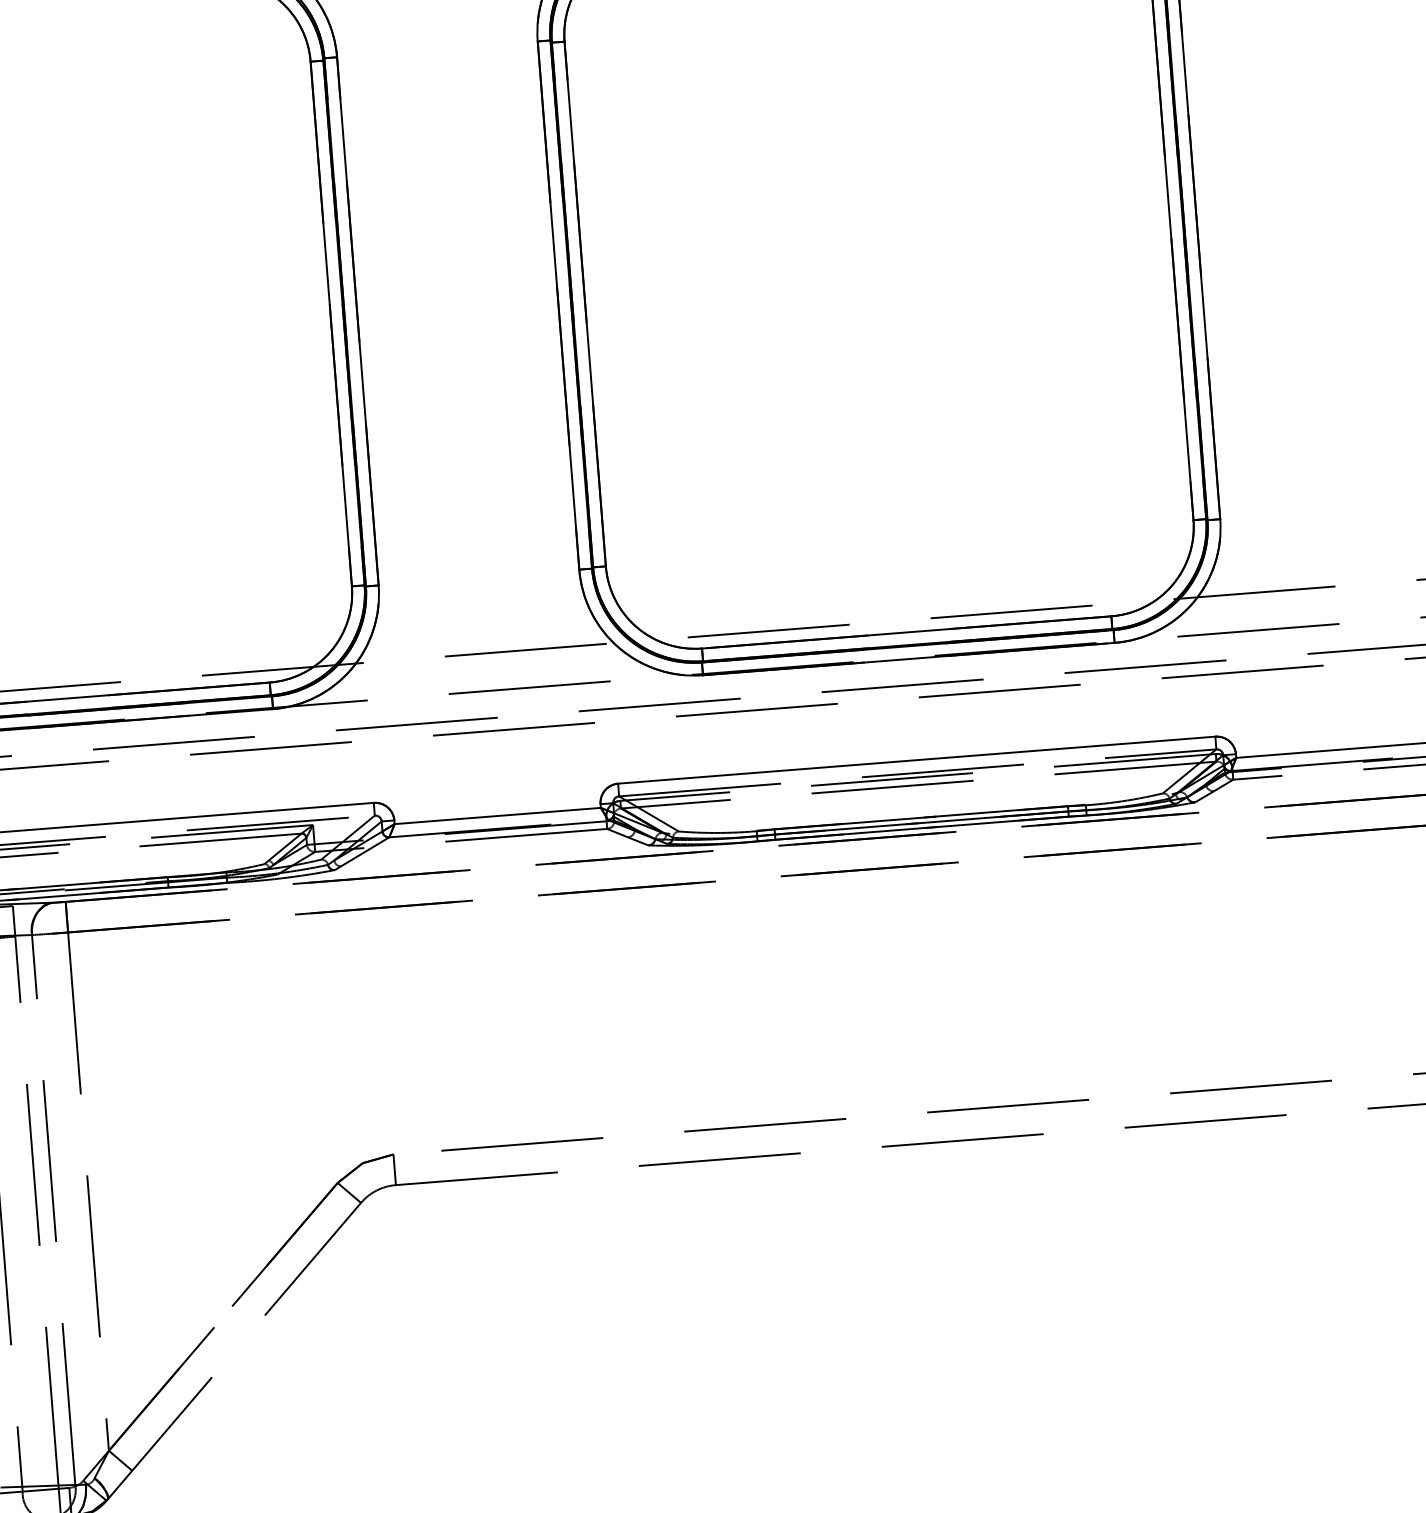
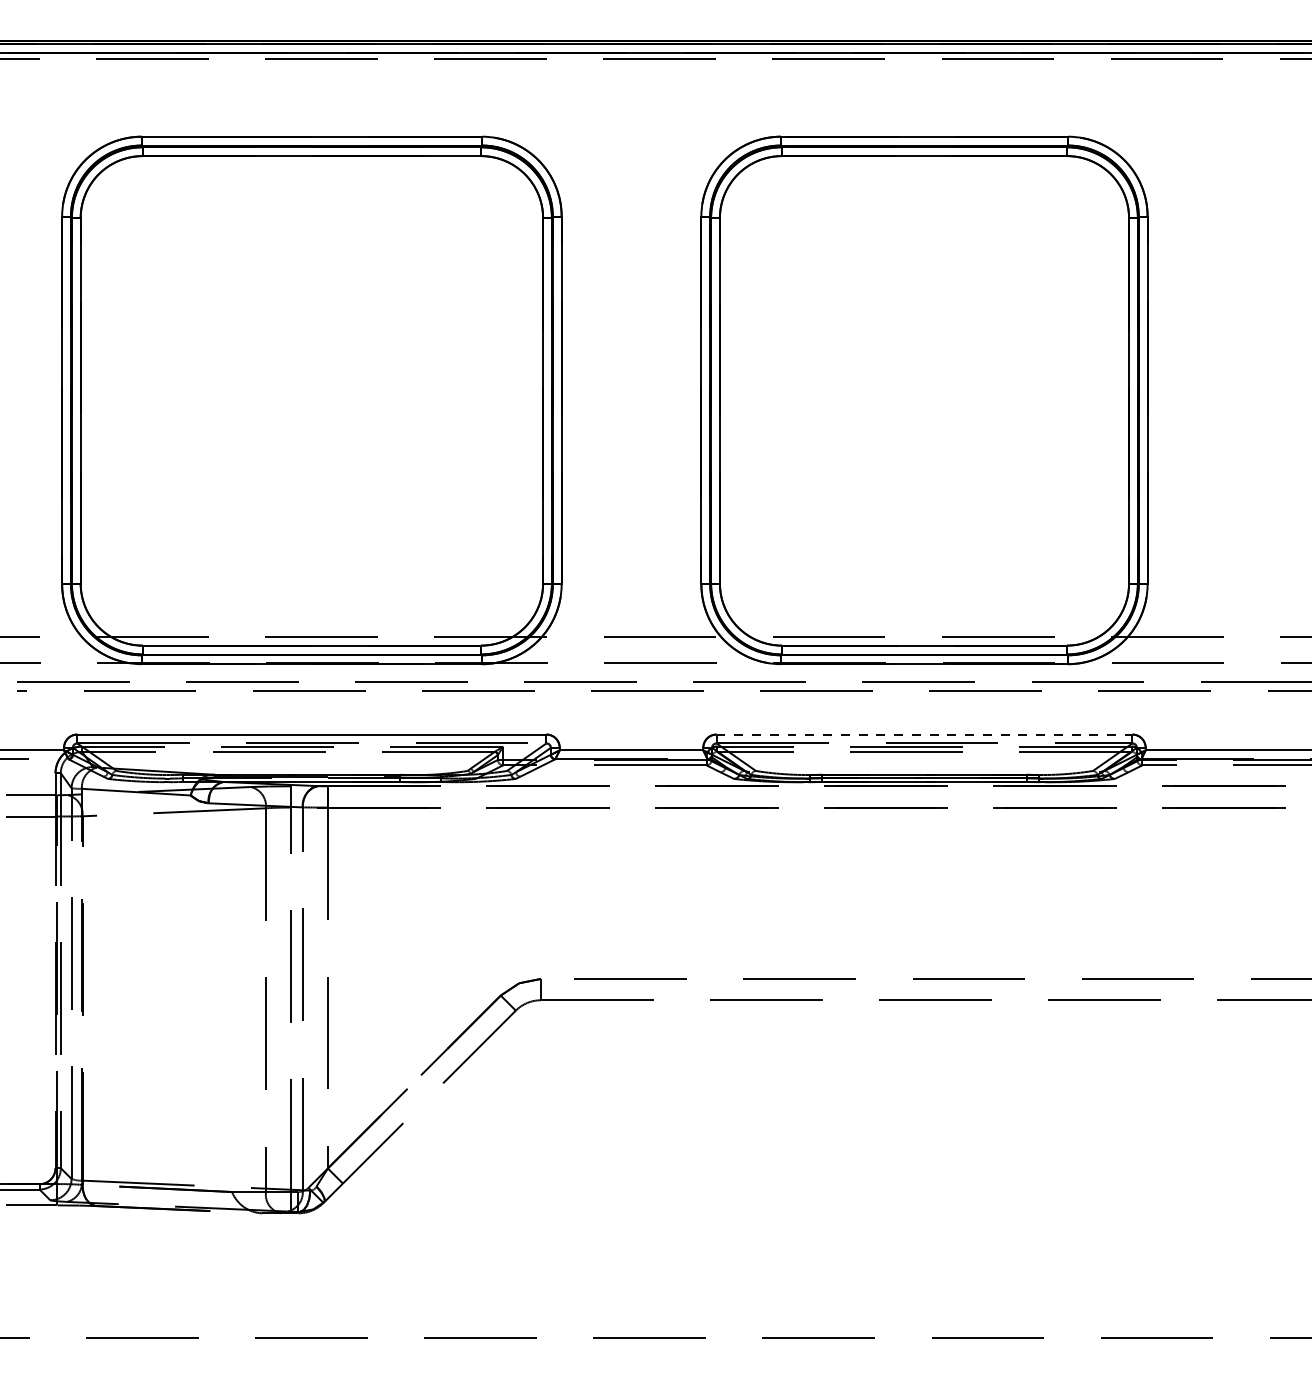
line: (916, 760) -> (924, 734), solid -> dashed

